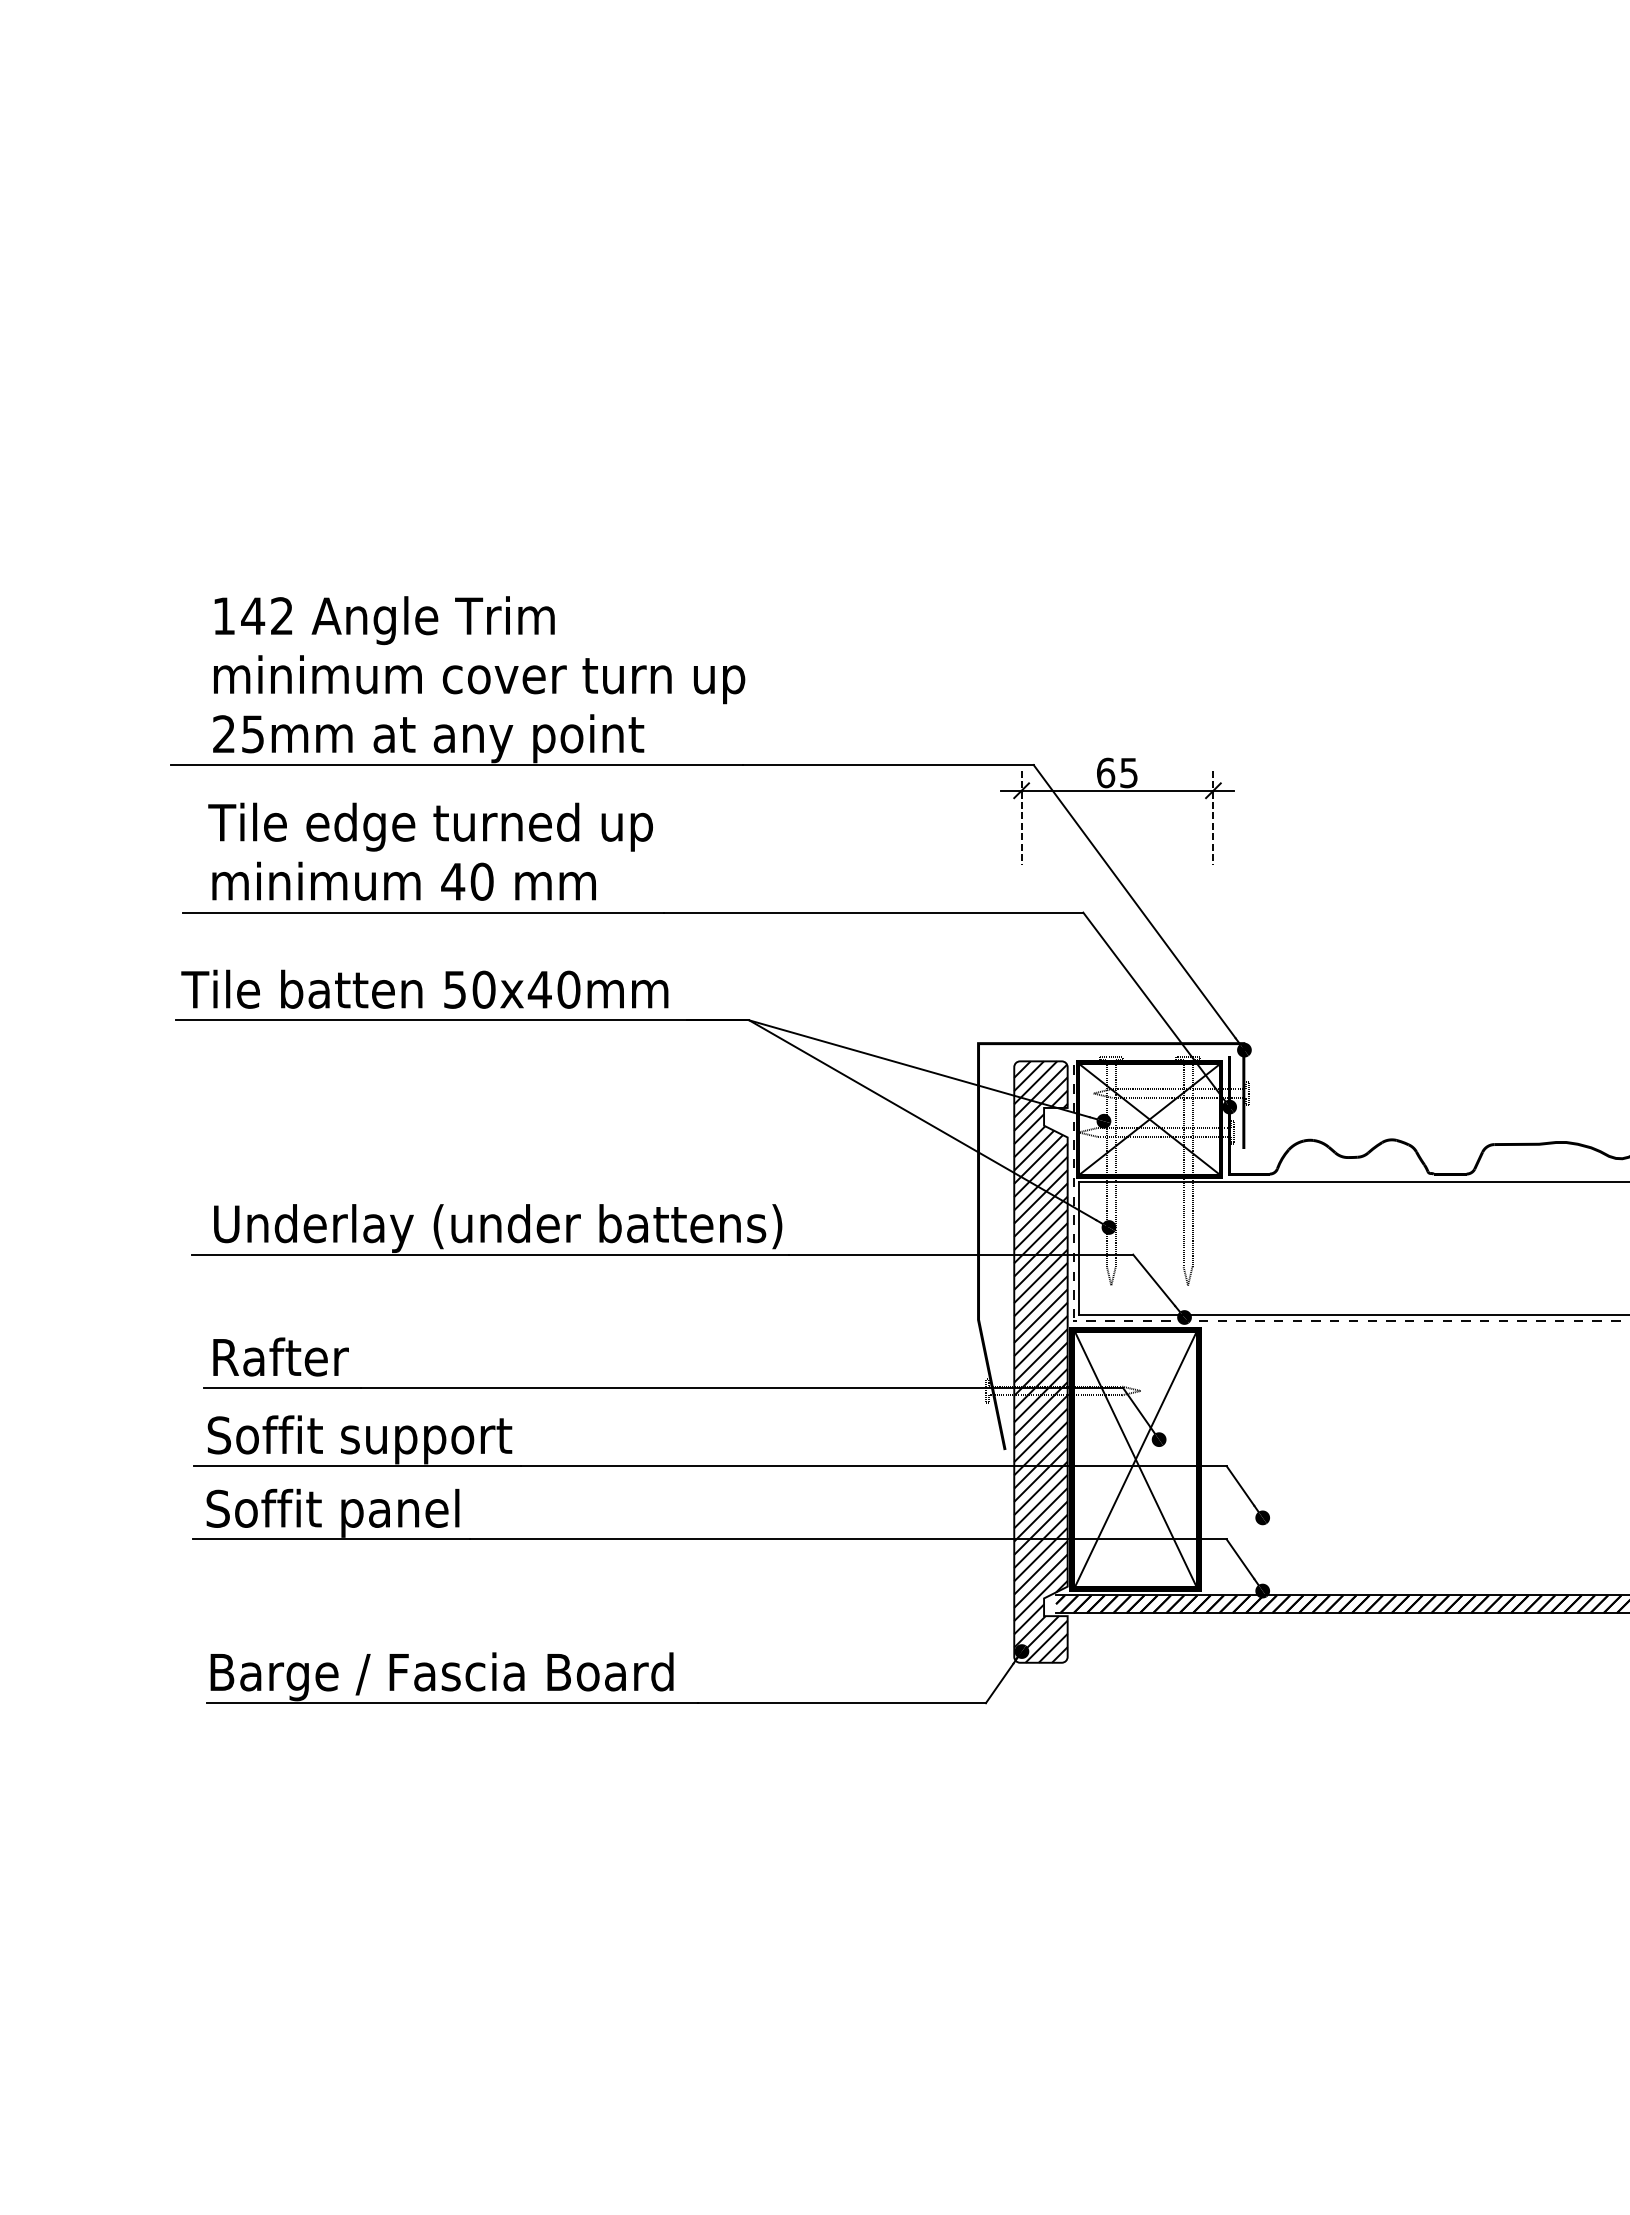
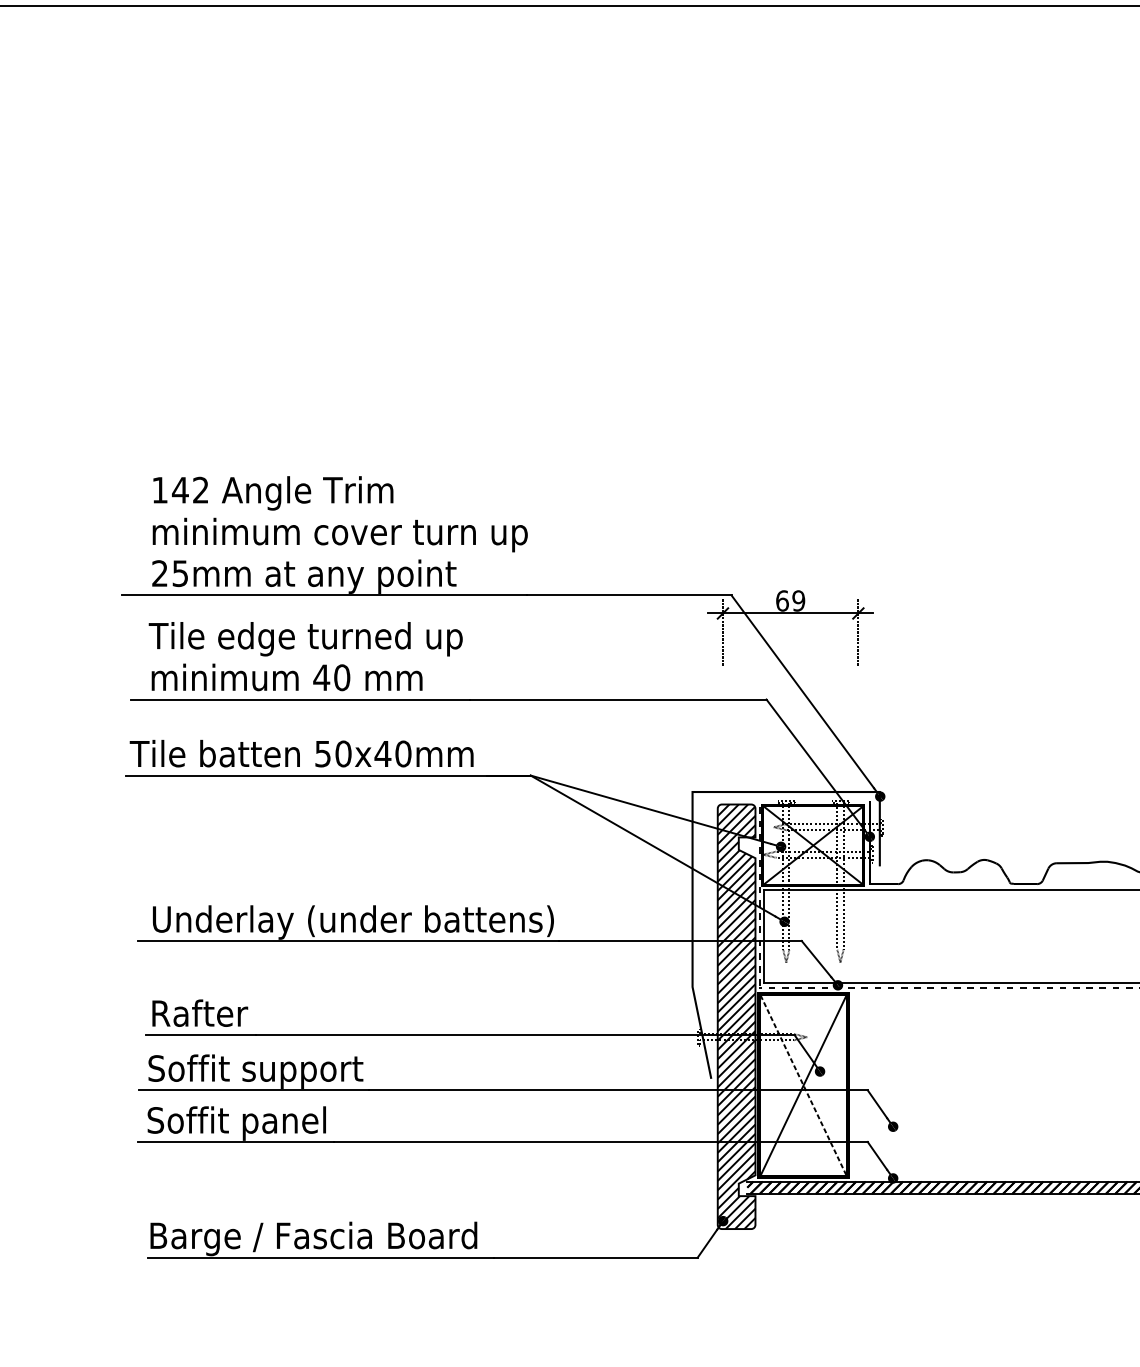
text: (1128, 772) -> (798, 600), 65 -> 69
line: (1135, 1459) -> (803, 1085), solid -> dashed

